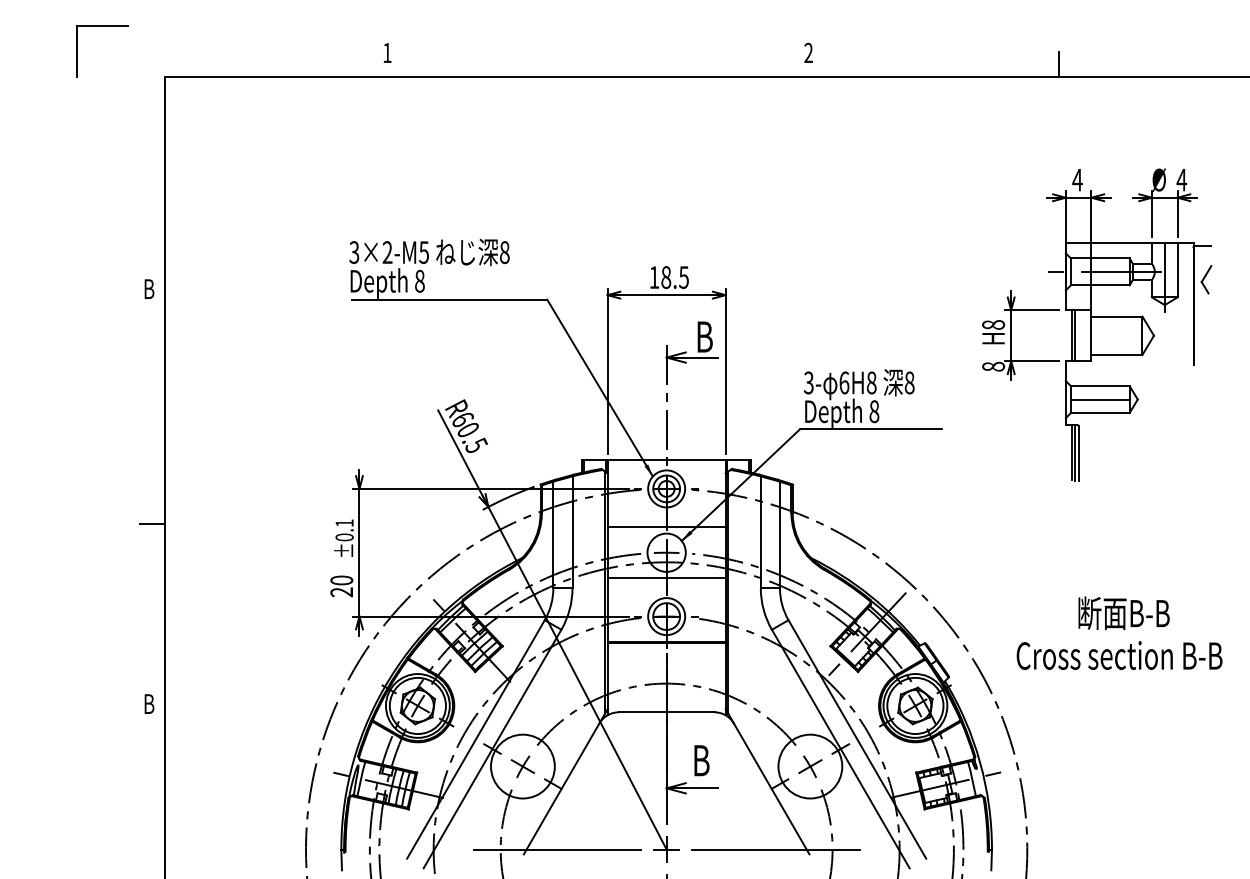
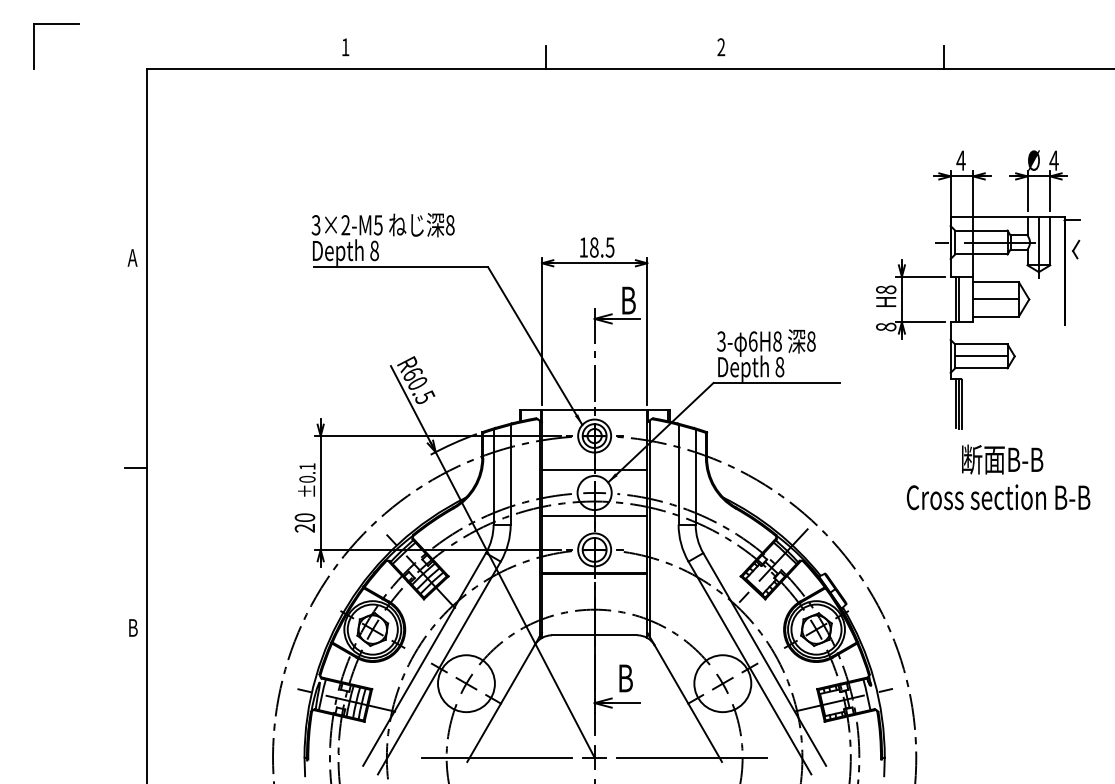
part: (102, 26) -> (56, 23), moved
line: (611, 64) -> (545, 57), added
part: (1206, 279) -> (1076, 249), size x0.71
text: (148, 288) -> (132, 257), B -> A
line: (1116, 335) -> (995, 299), added
text: (1119, 632) -> (998, 476), moved

